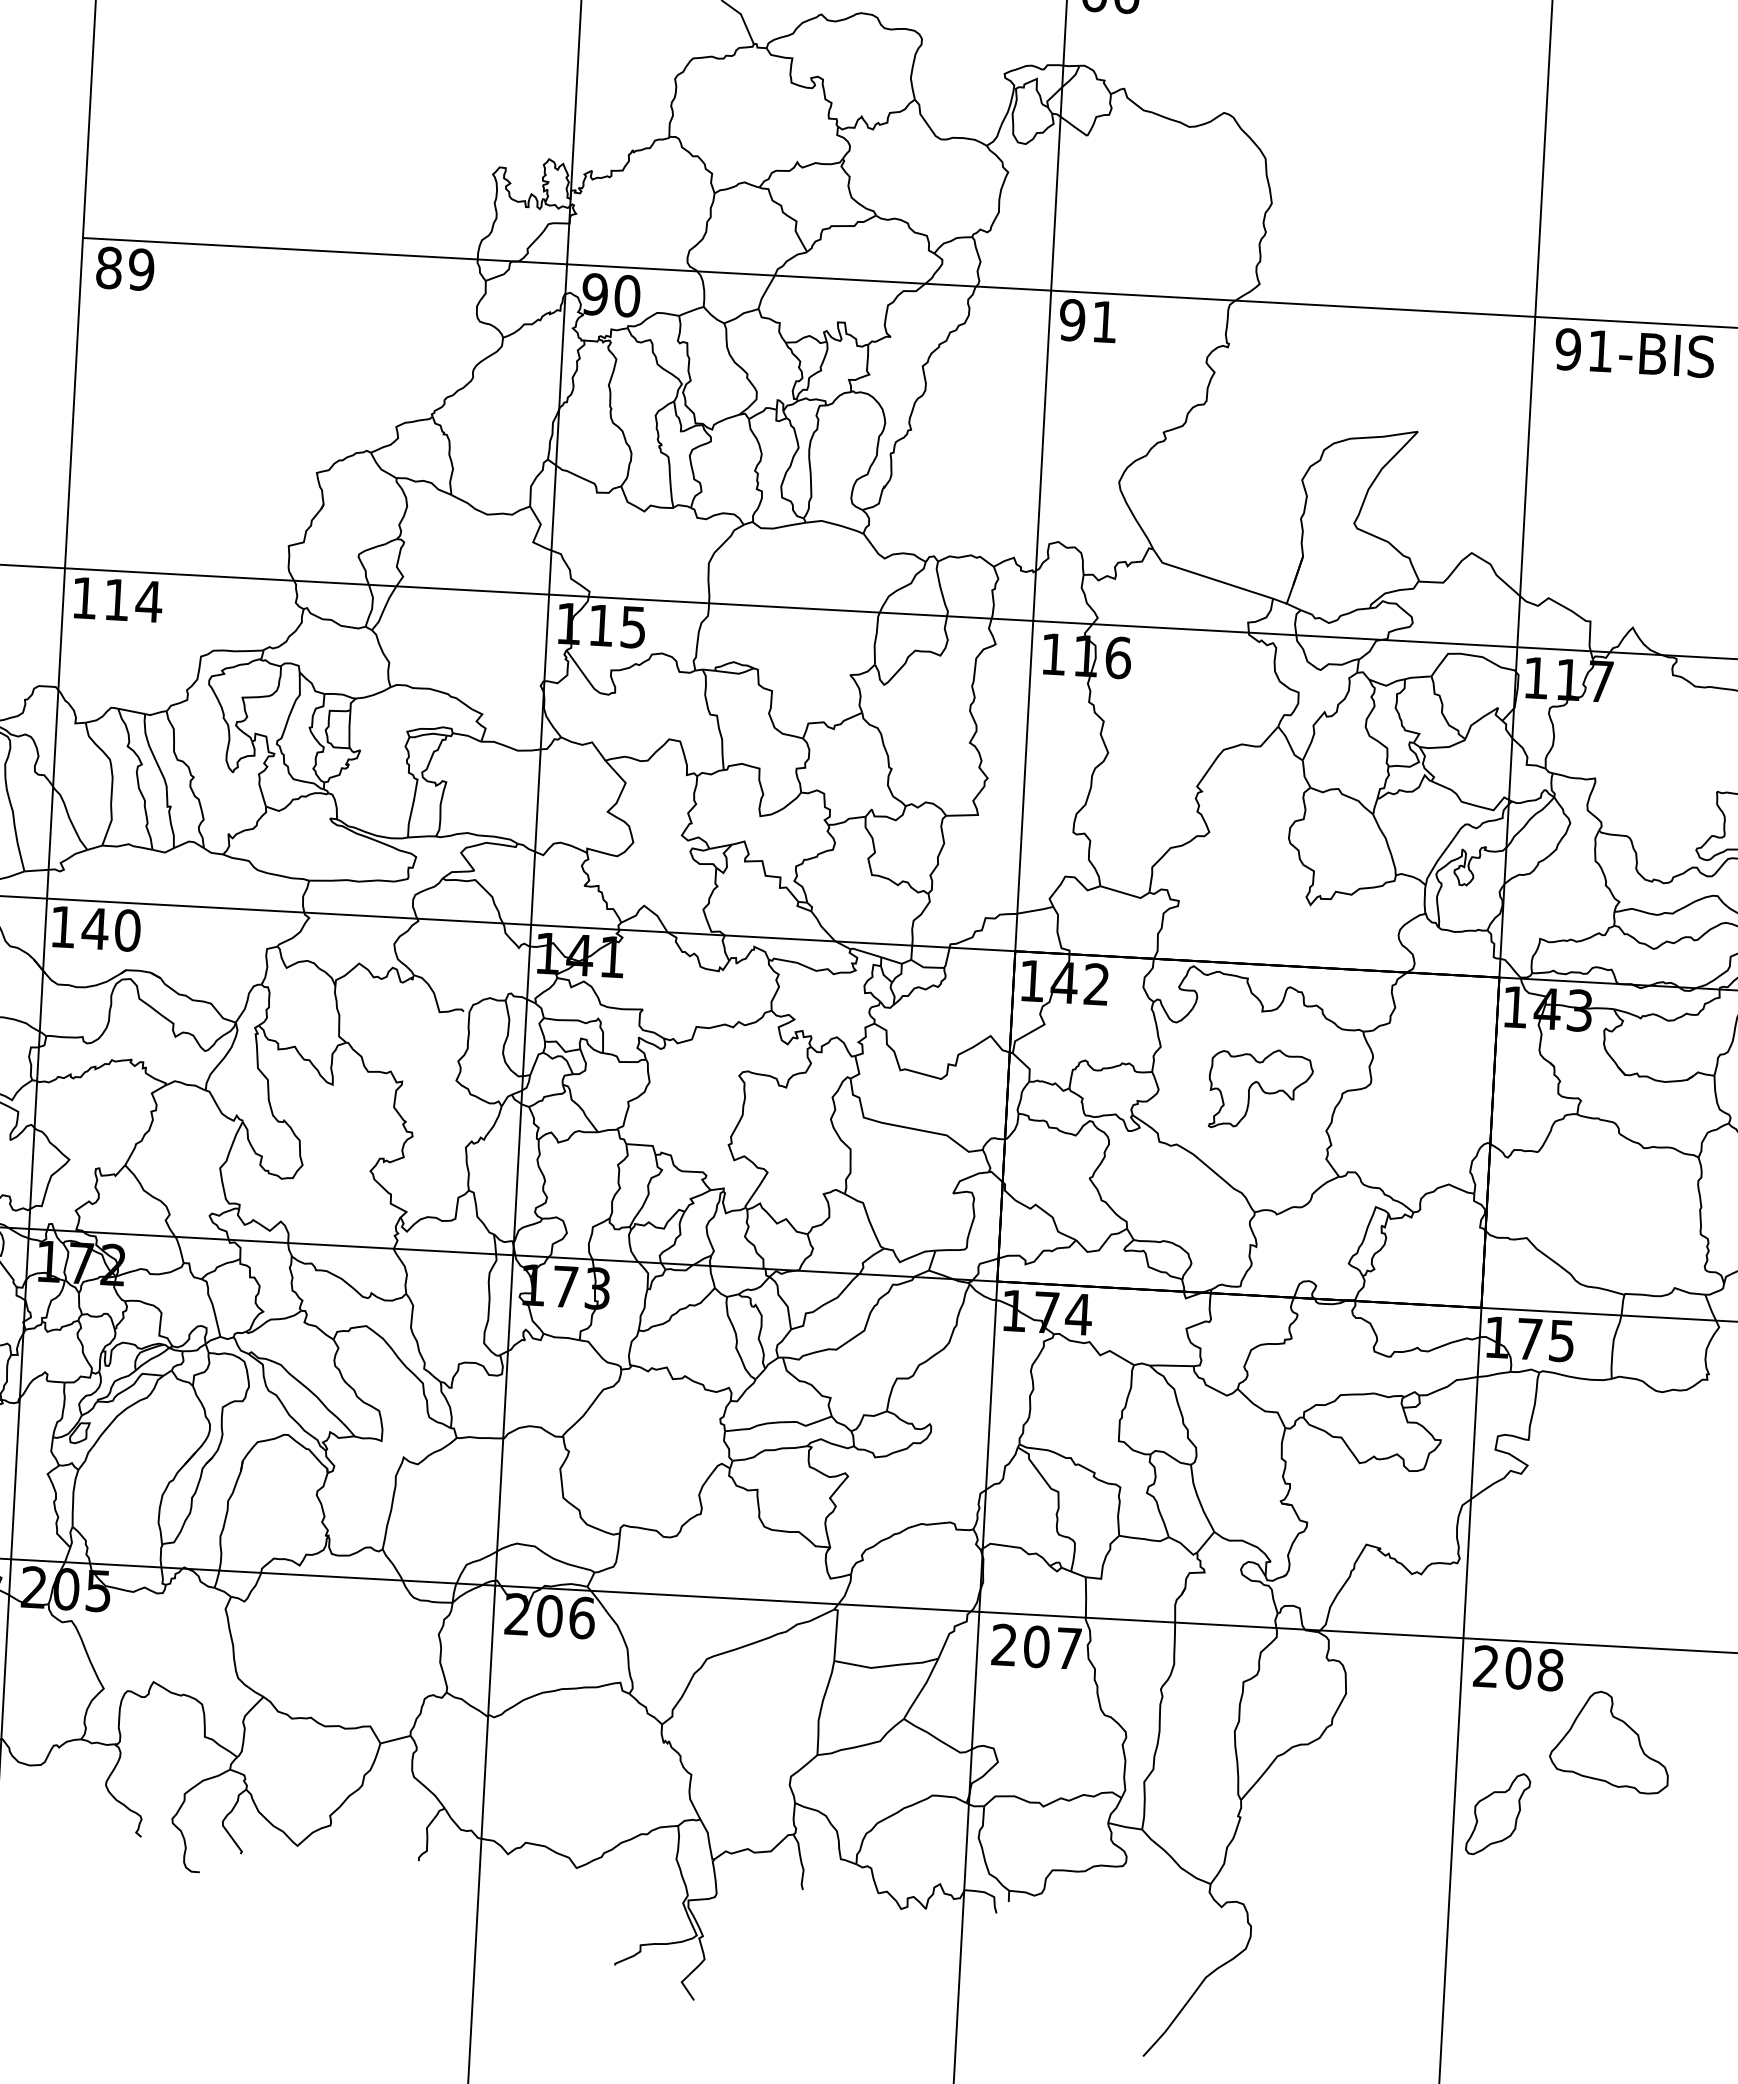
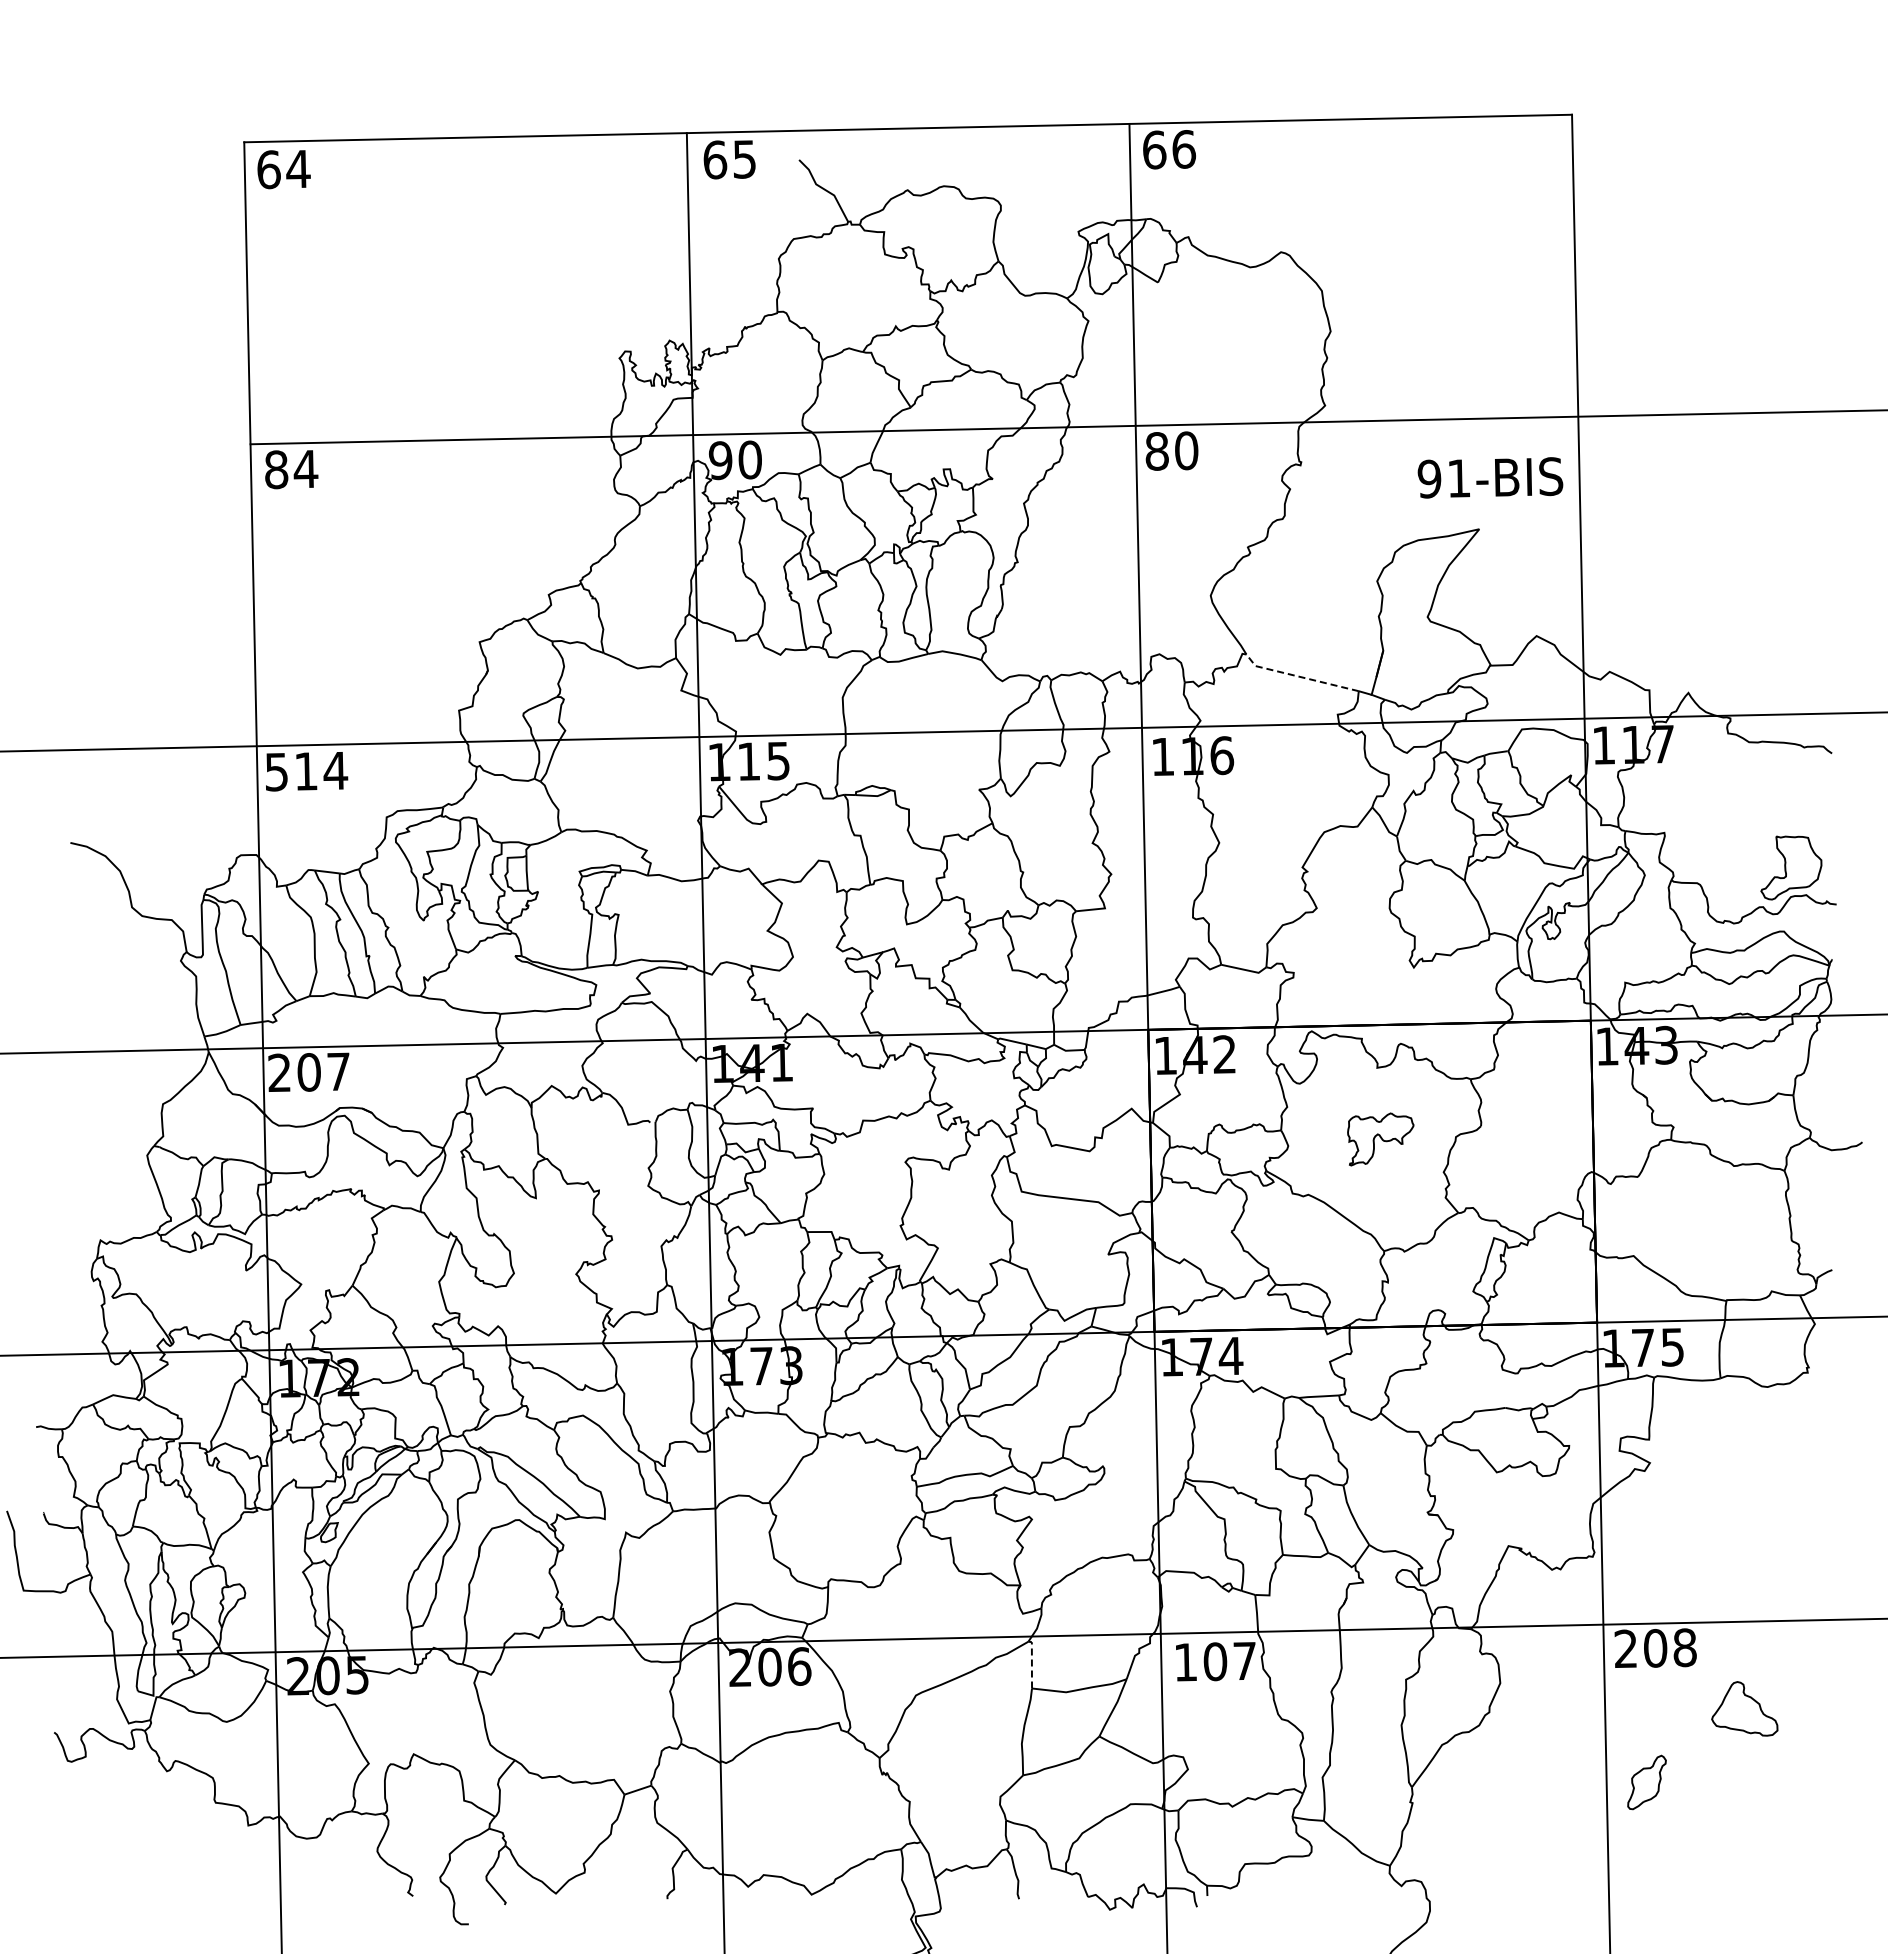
text: (140, 268) -> (305, 468), 89 -> 84
text: (1088, 320) -> (1171, 450), 91 -> 80
text: (1634, 352) -> (1490, 477), moved
line: (1208, 577) -> (1298, 676), solid -> dashed
text: (84, 598) -> (276, 772), 114 -> 514
text: (95, 927) -> (309, 1071), 140 -> 207
part: (1259, 1090) -> (1380, 1139), size x0.7
line: (835, 1632) -> (1031, 1662), solid -> dashed
text: (1004, 1645) -> (1185, 1662), 207 -> 107
part: (1610, 1741) -> (1744, 1708), size x0.6
part: (1497, 1814) -> (1646, 1782), size x0.7

